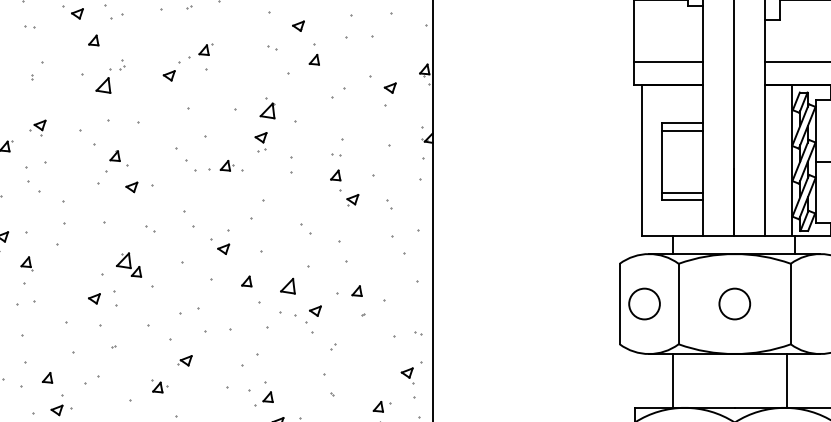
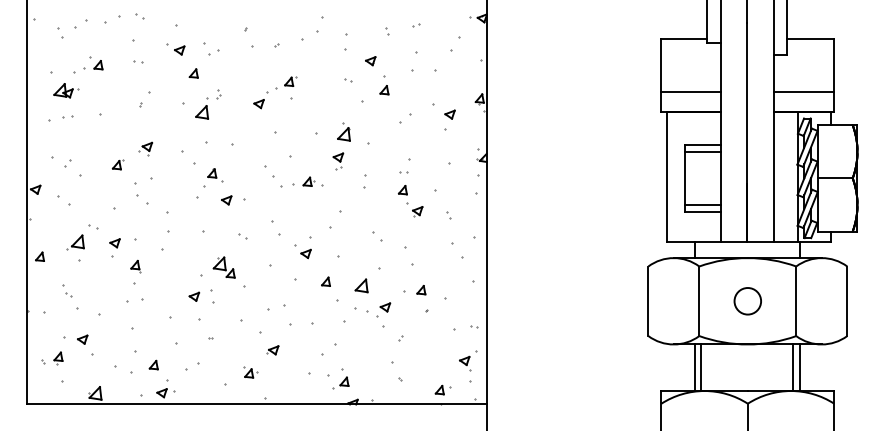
circle: (644, 304) -> (669, 301), removed
line: (681, 380) -> (701, 367), added
line: (794, 380) -> (799, 367), added

